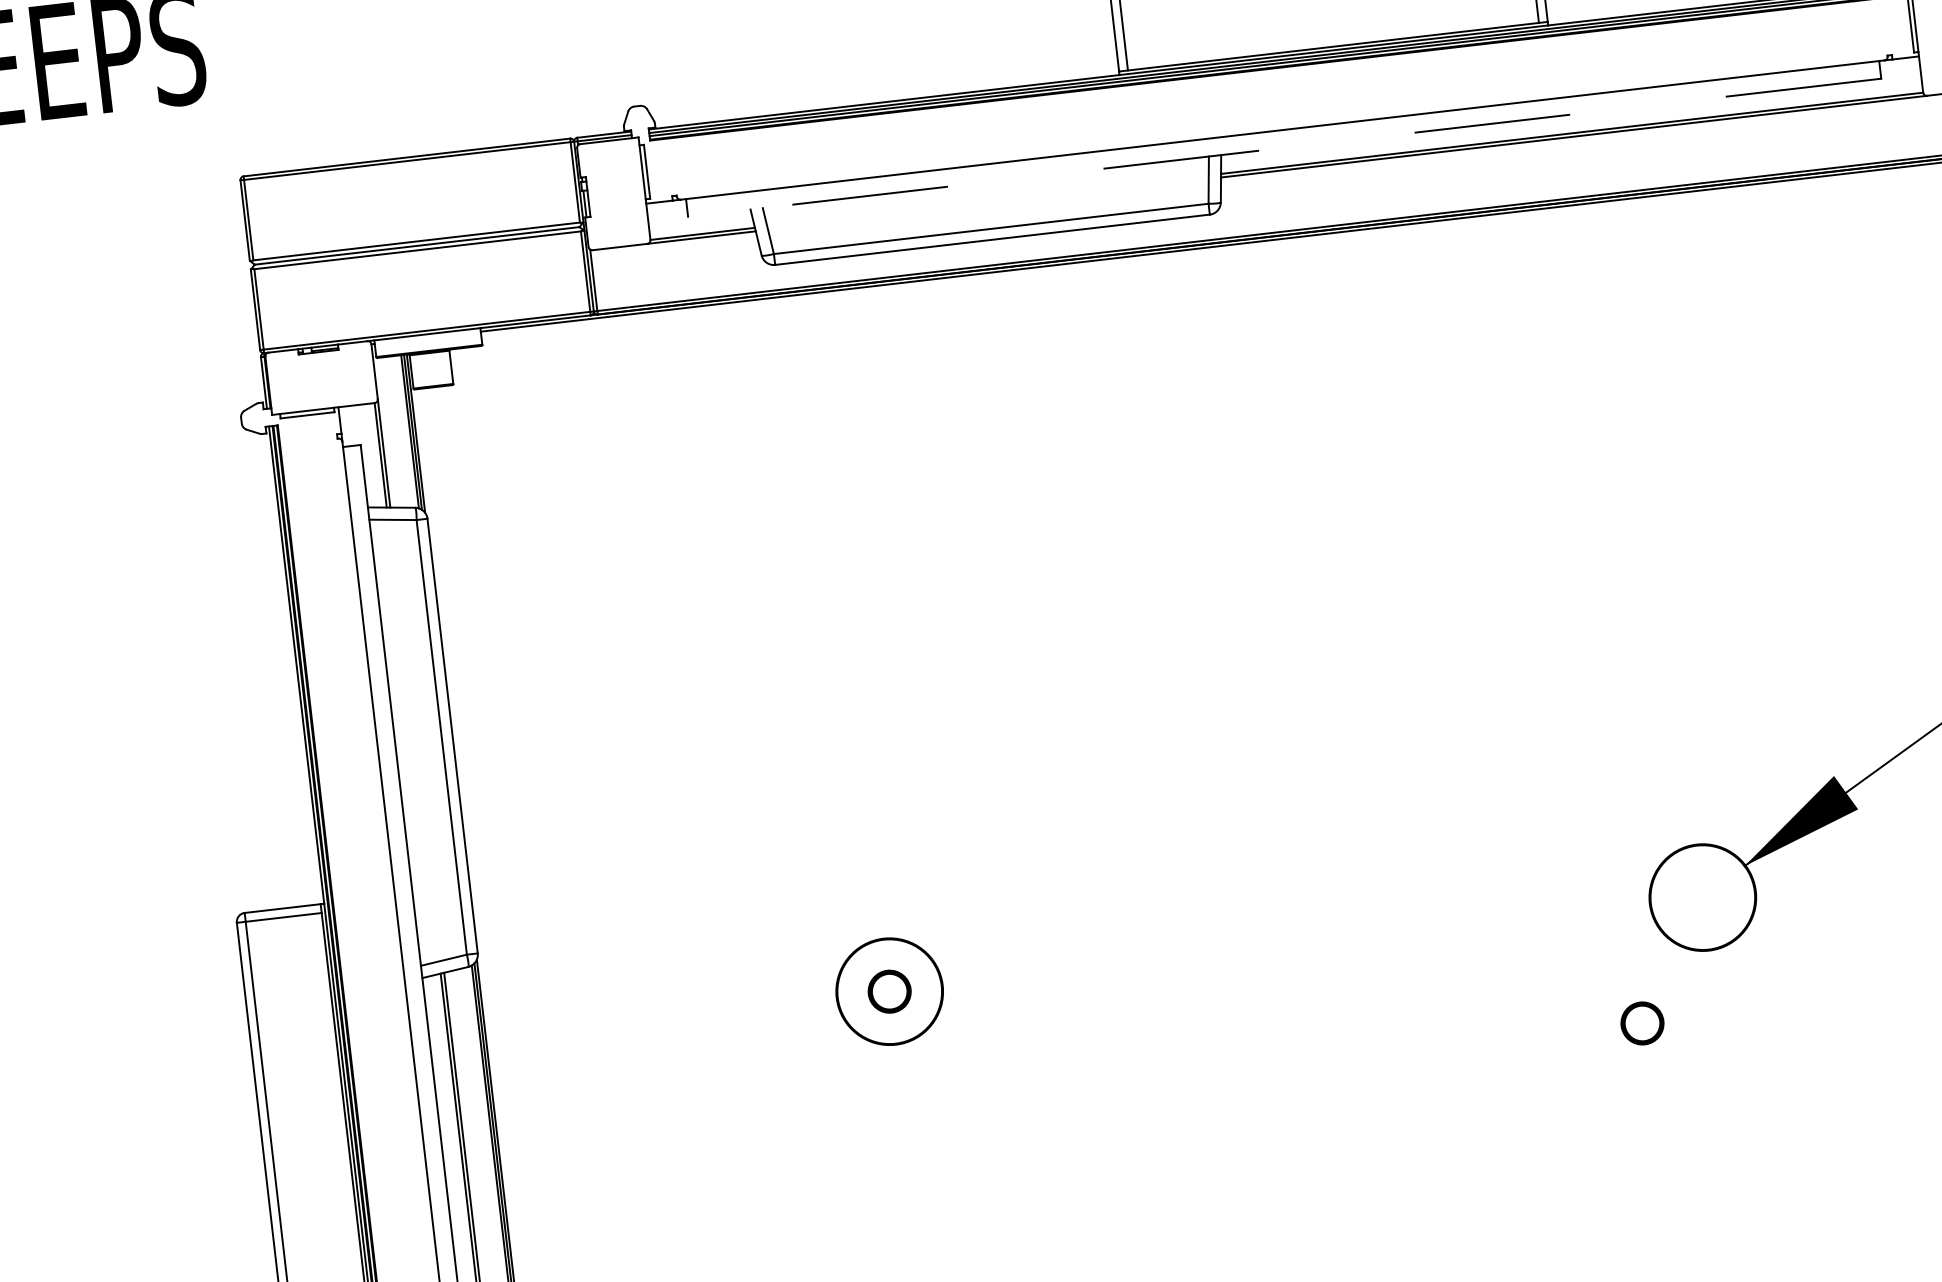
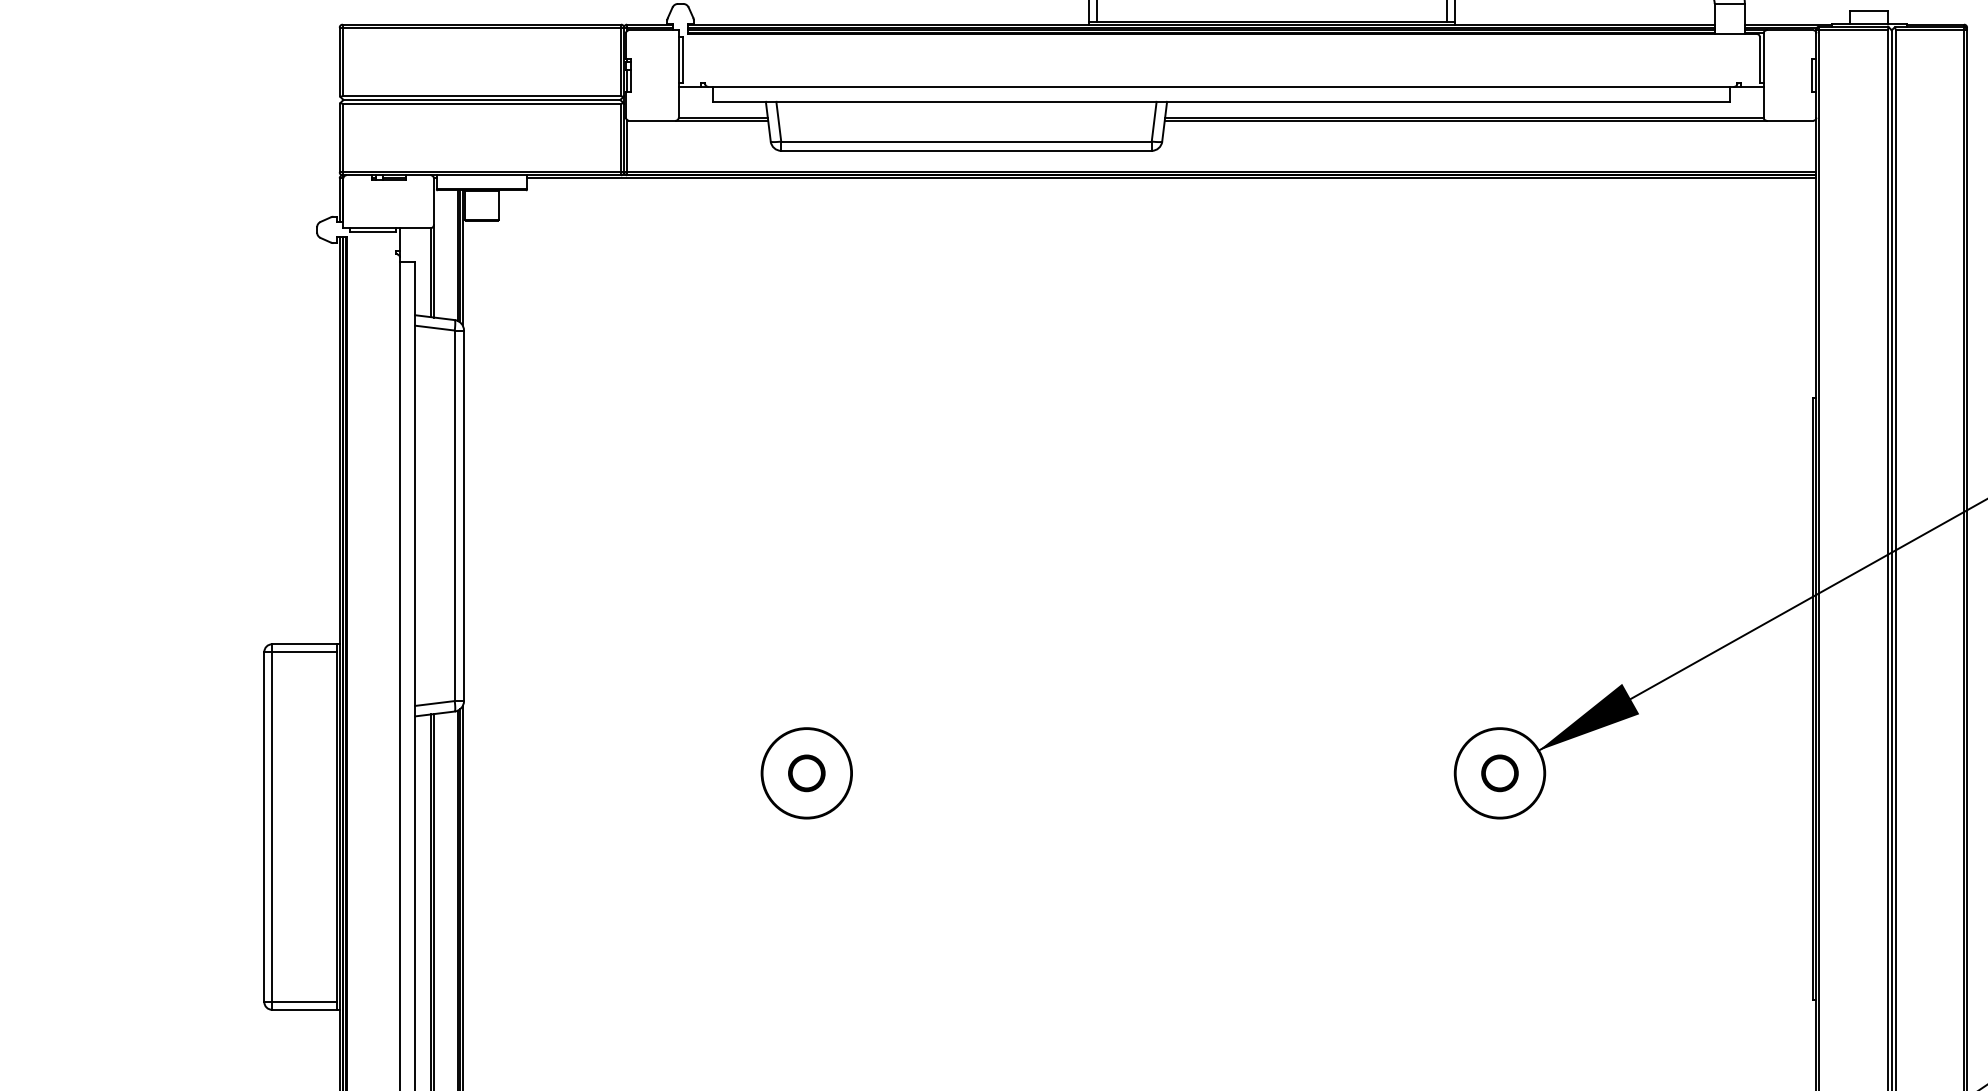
line: (1284, 147) -> (1221, 101), dashed -> solid
part: (1641, 1023) -> (1499, 773), moved

